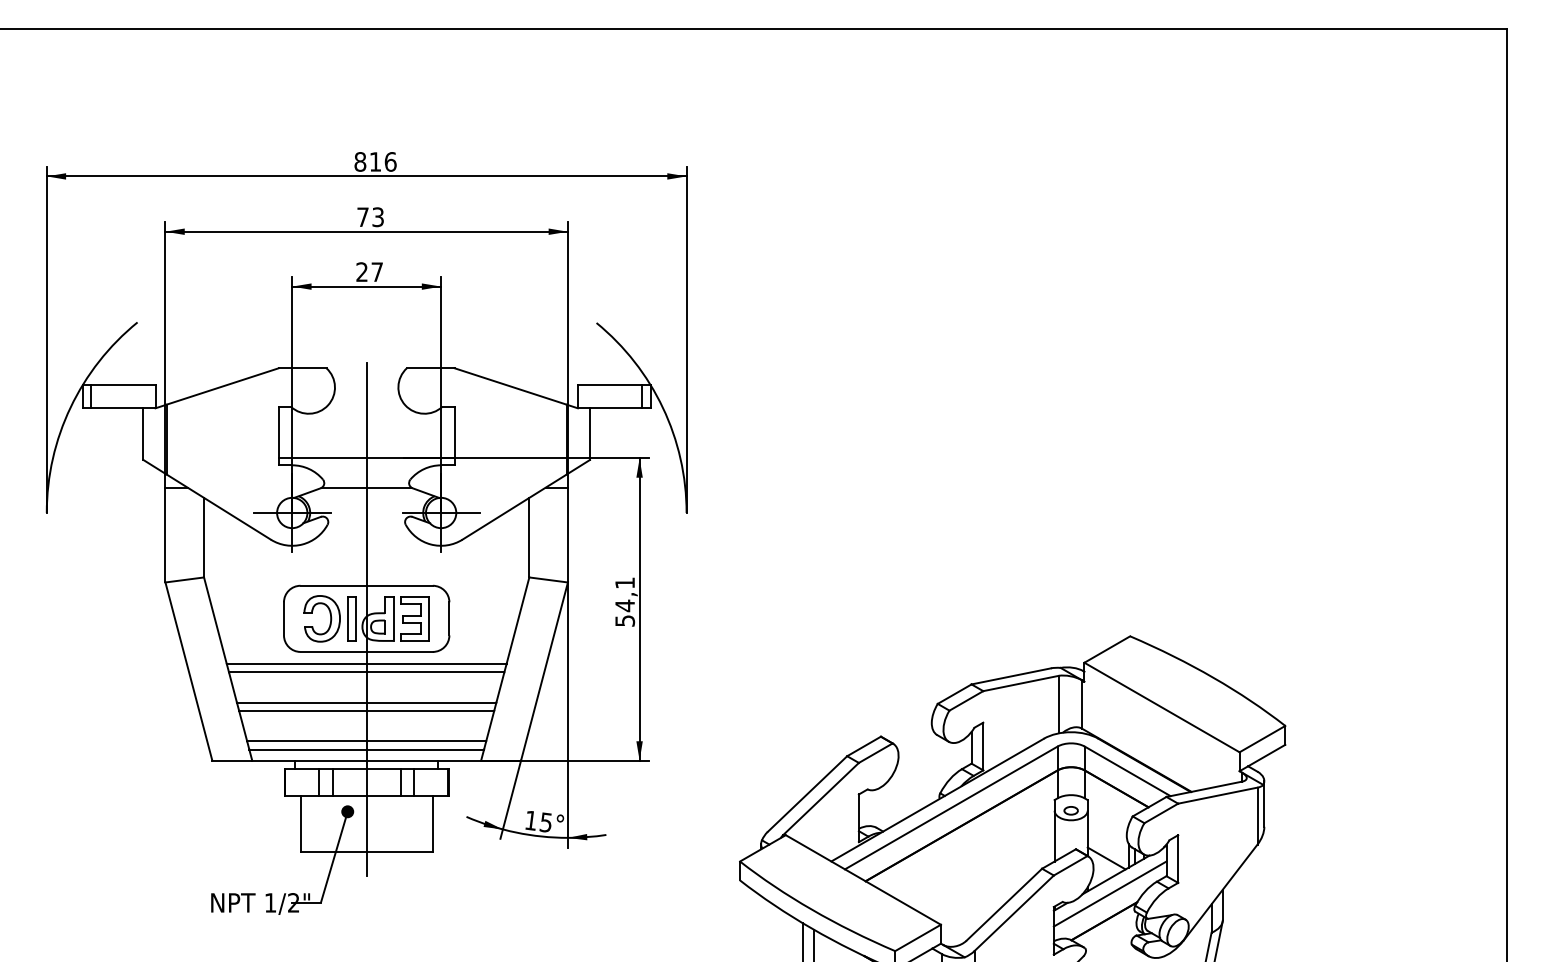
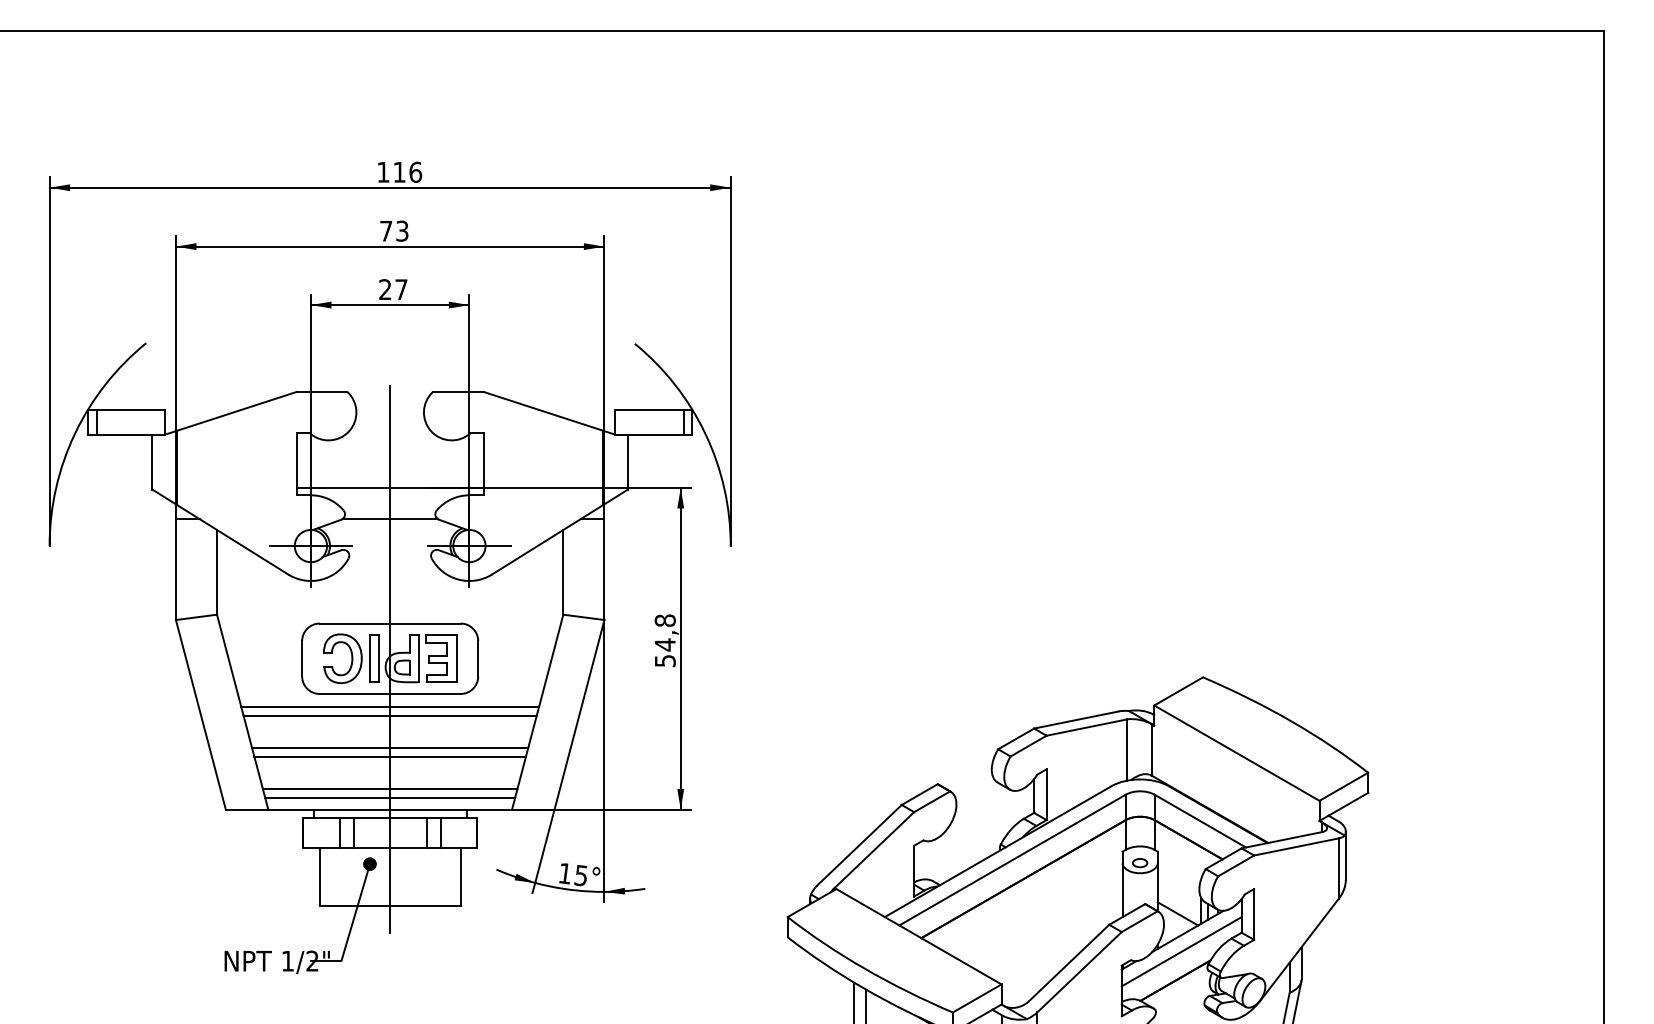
text: (360, 161) -> (383, 171), 816 -> 116
text: (624, 582) -> (664, 620), 54,1 -> 54,8

